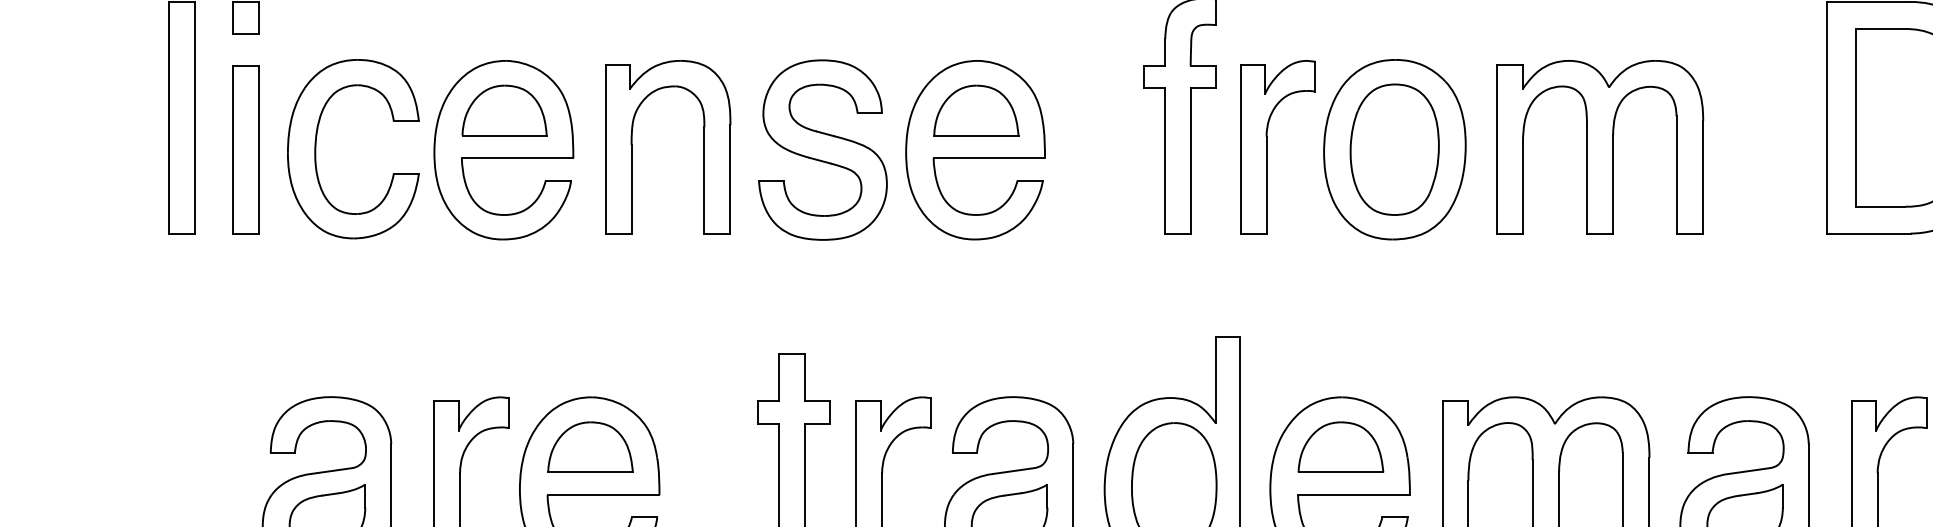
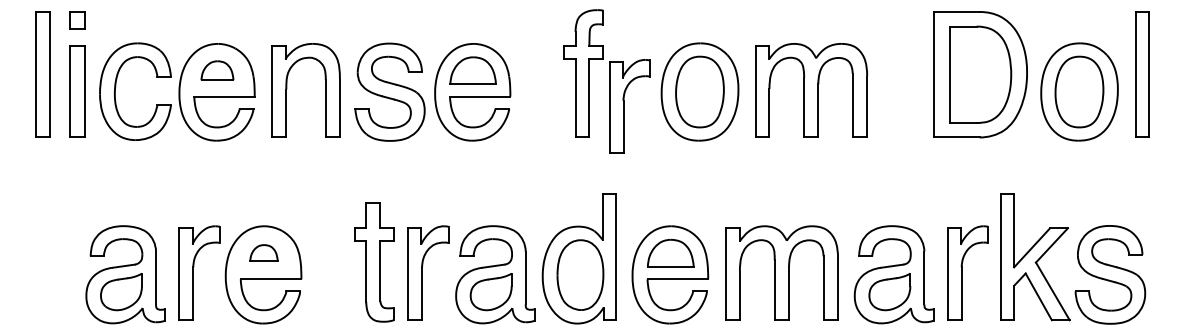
part: (504, 109) -> (217, 70), size x0.7
part: (1277, 146) -> (629, 106), moved
part: (589, 445) -> (263, 252), size x0.6

